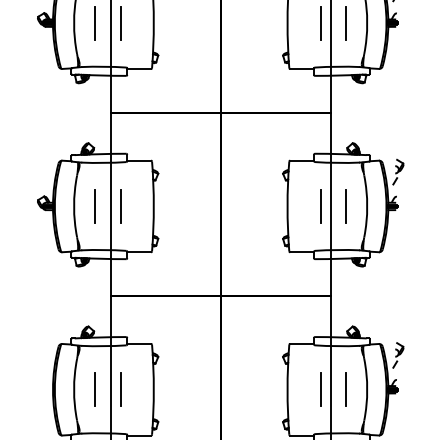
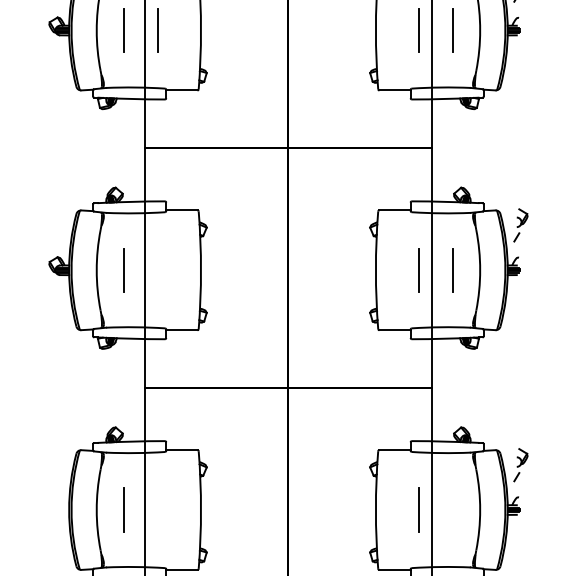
line: (120, 205) -> (157, 269), removed
line: (120, 389) -> (157, 509), removed
line: (345, 389) -> (451, 509), removed

